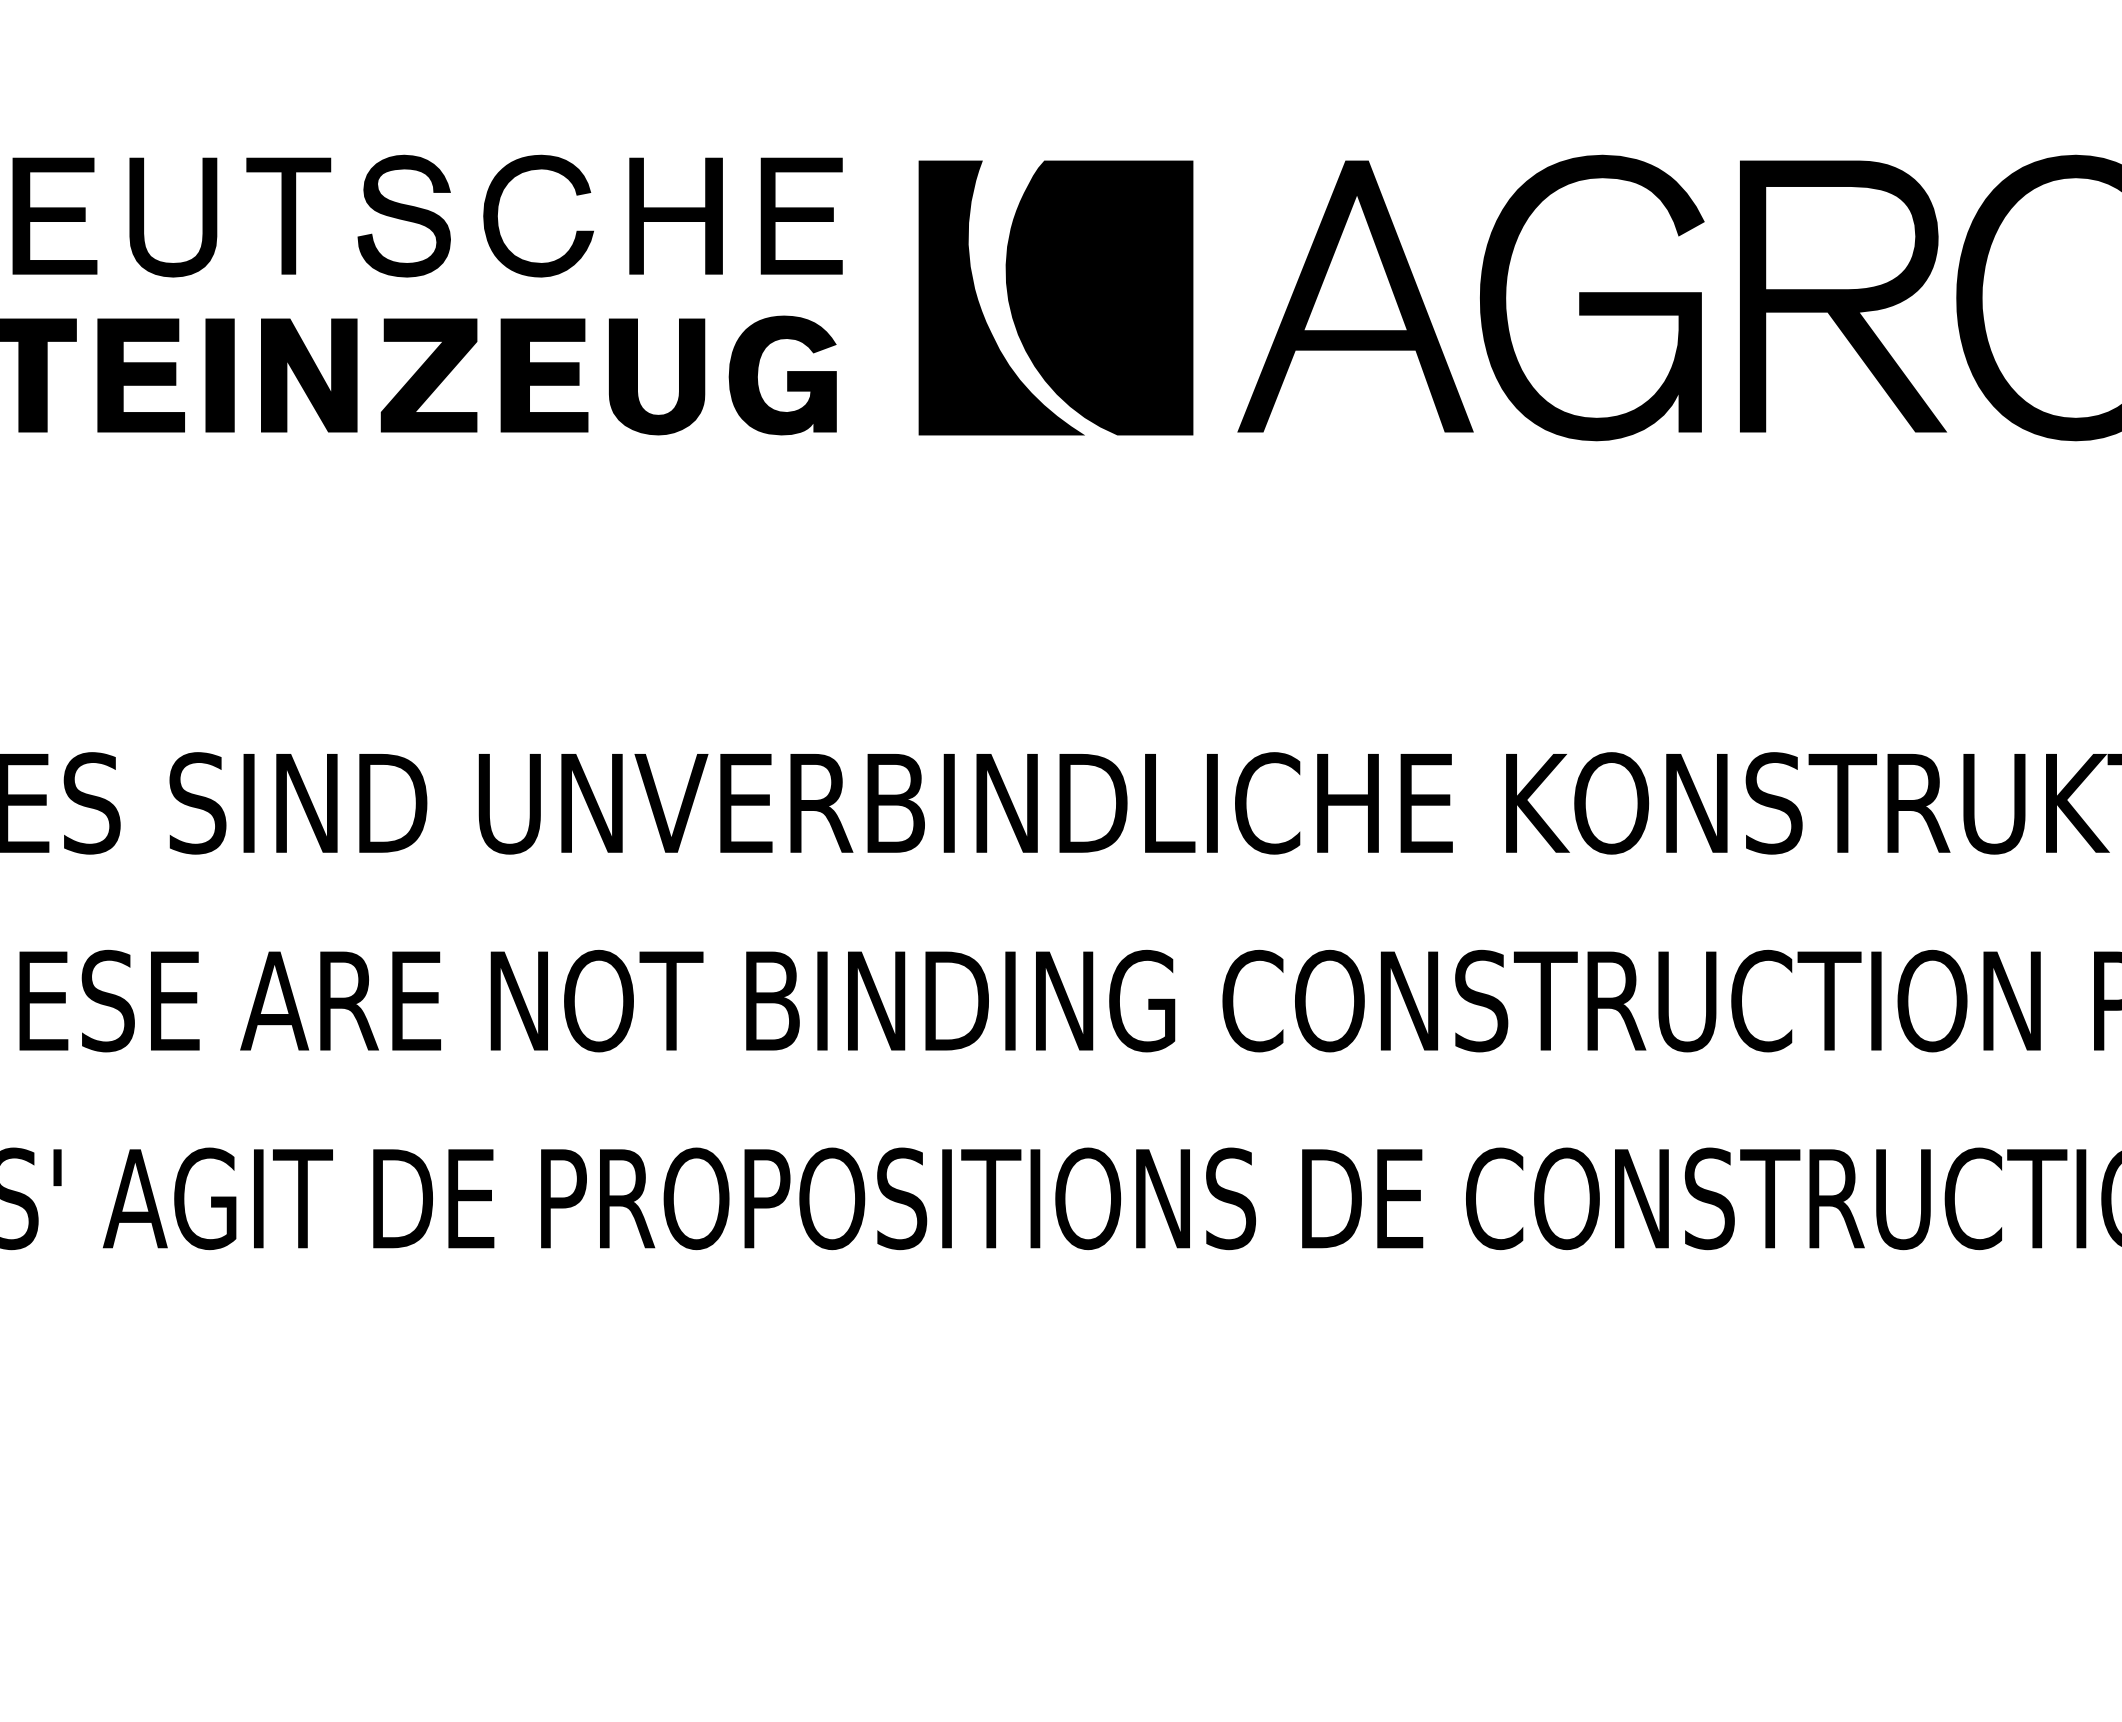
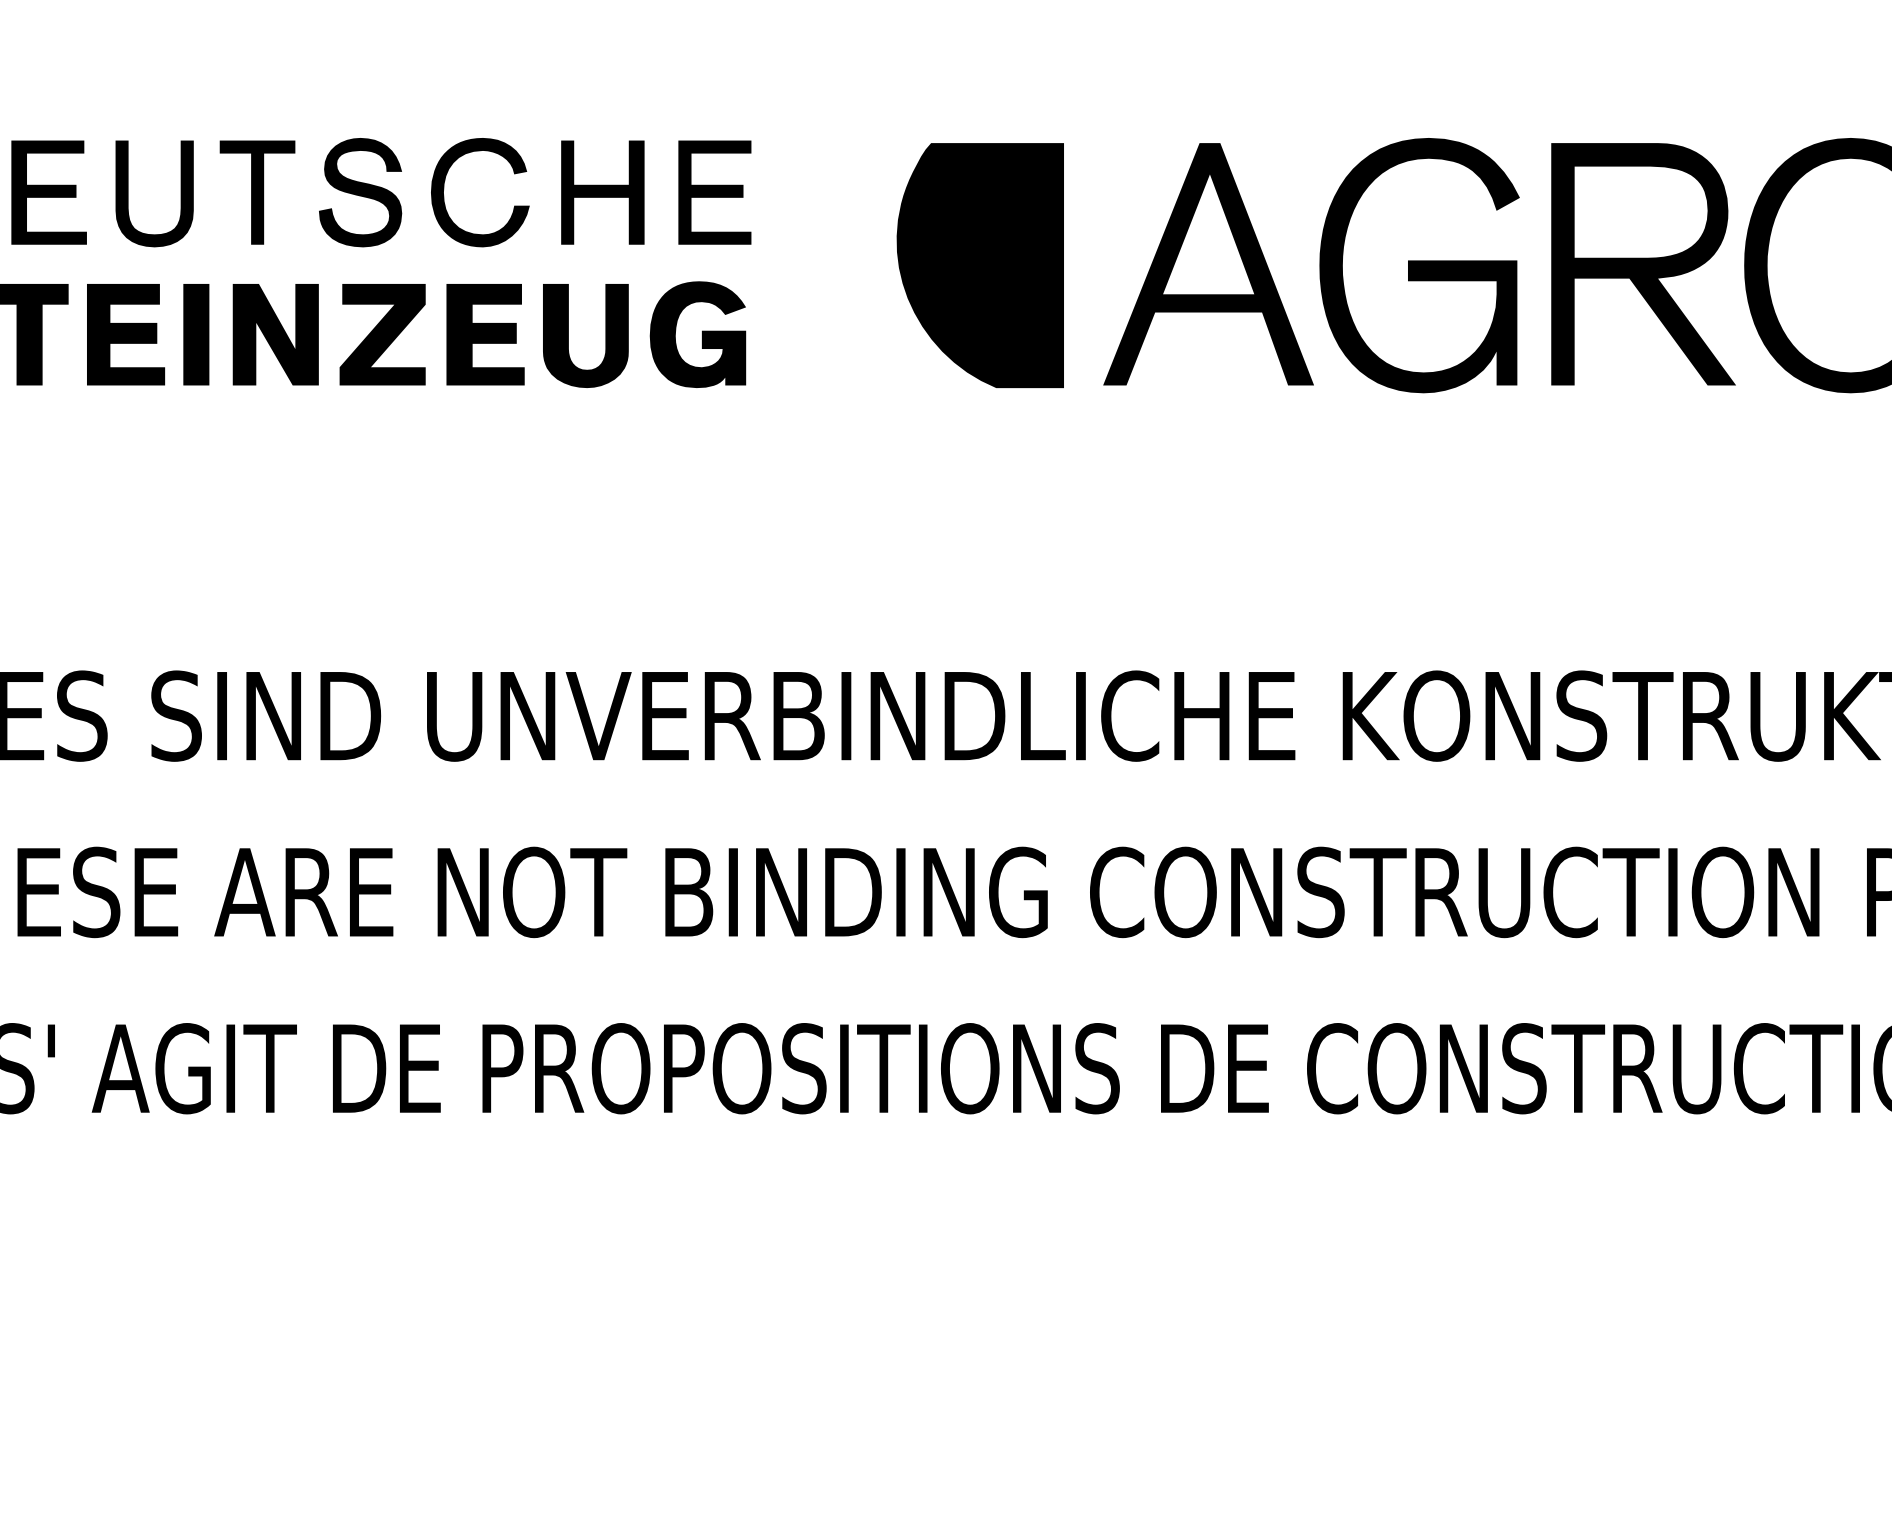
part: (980, 305) -> (874, 272), removed

